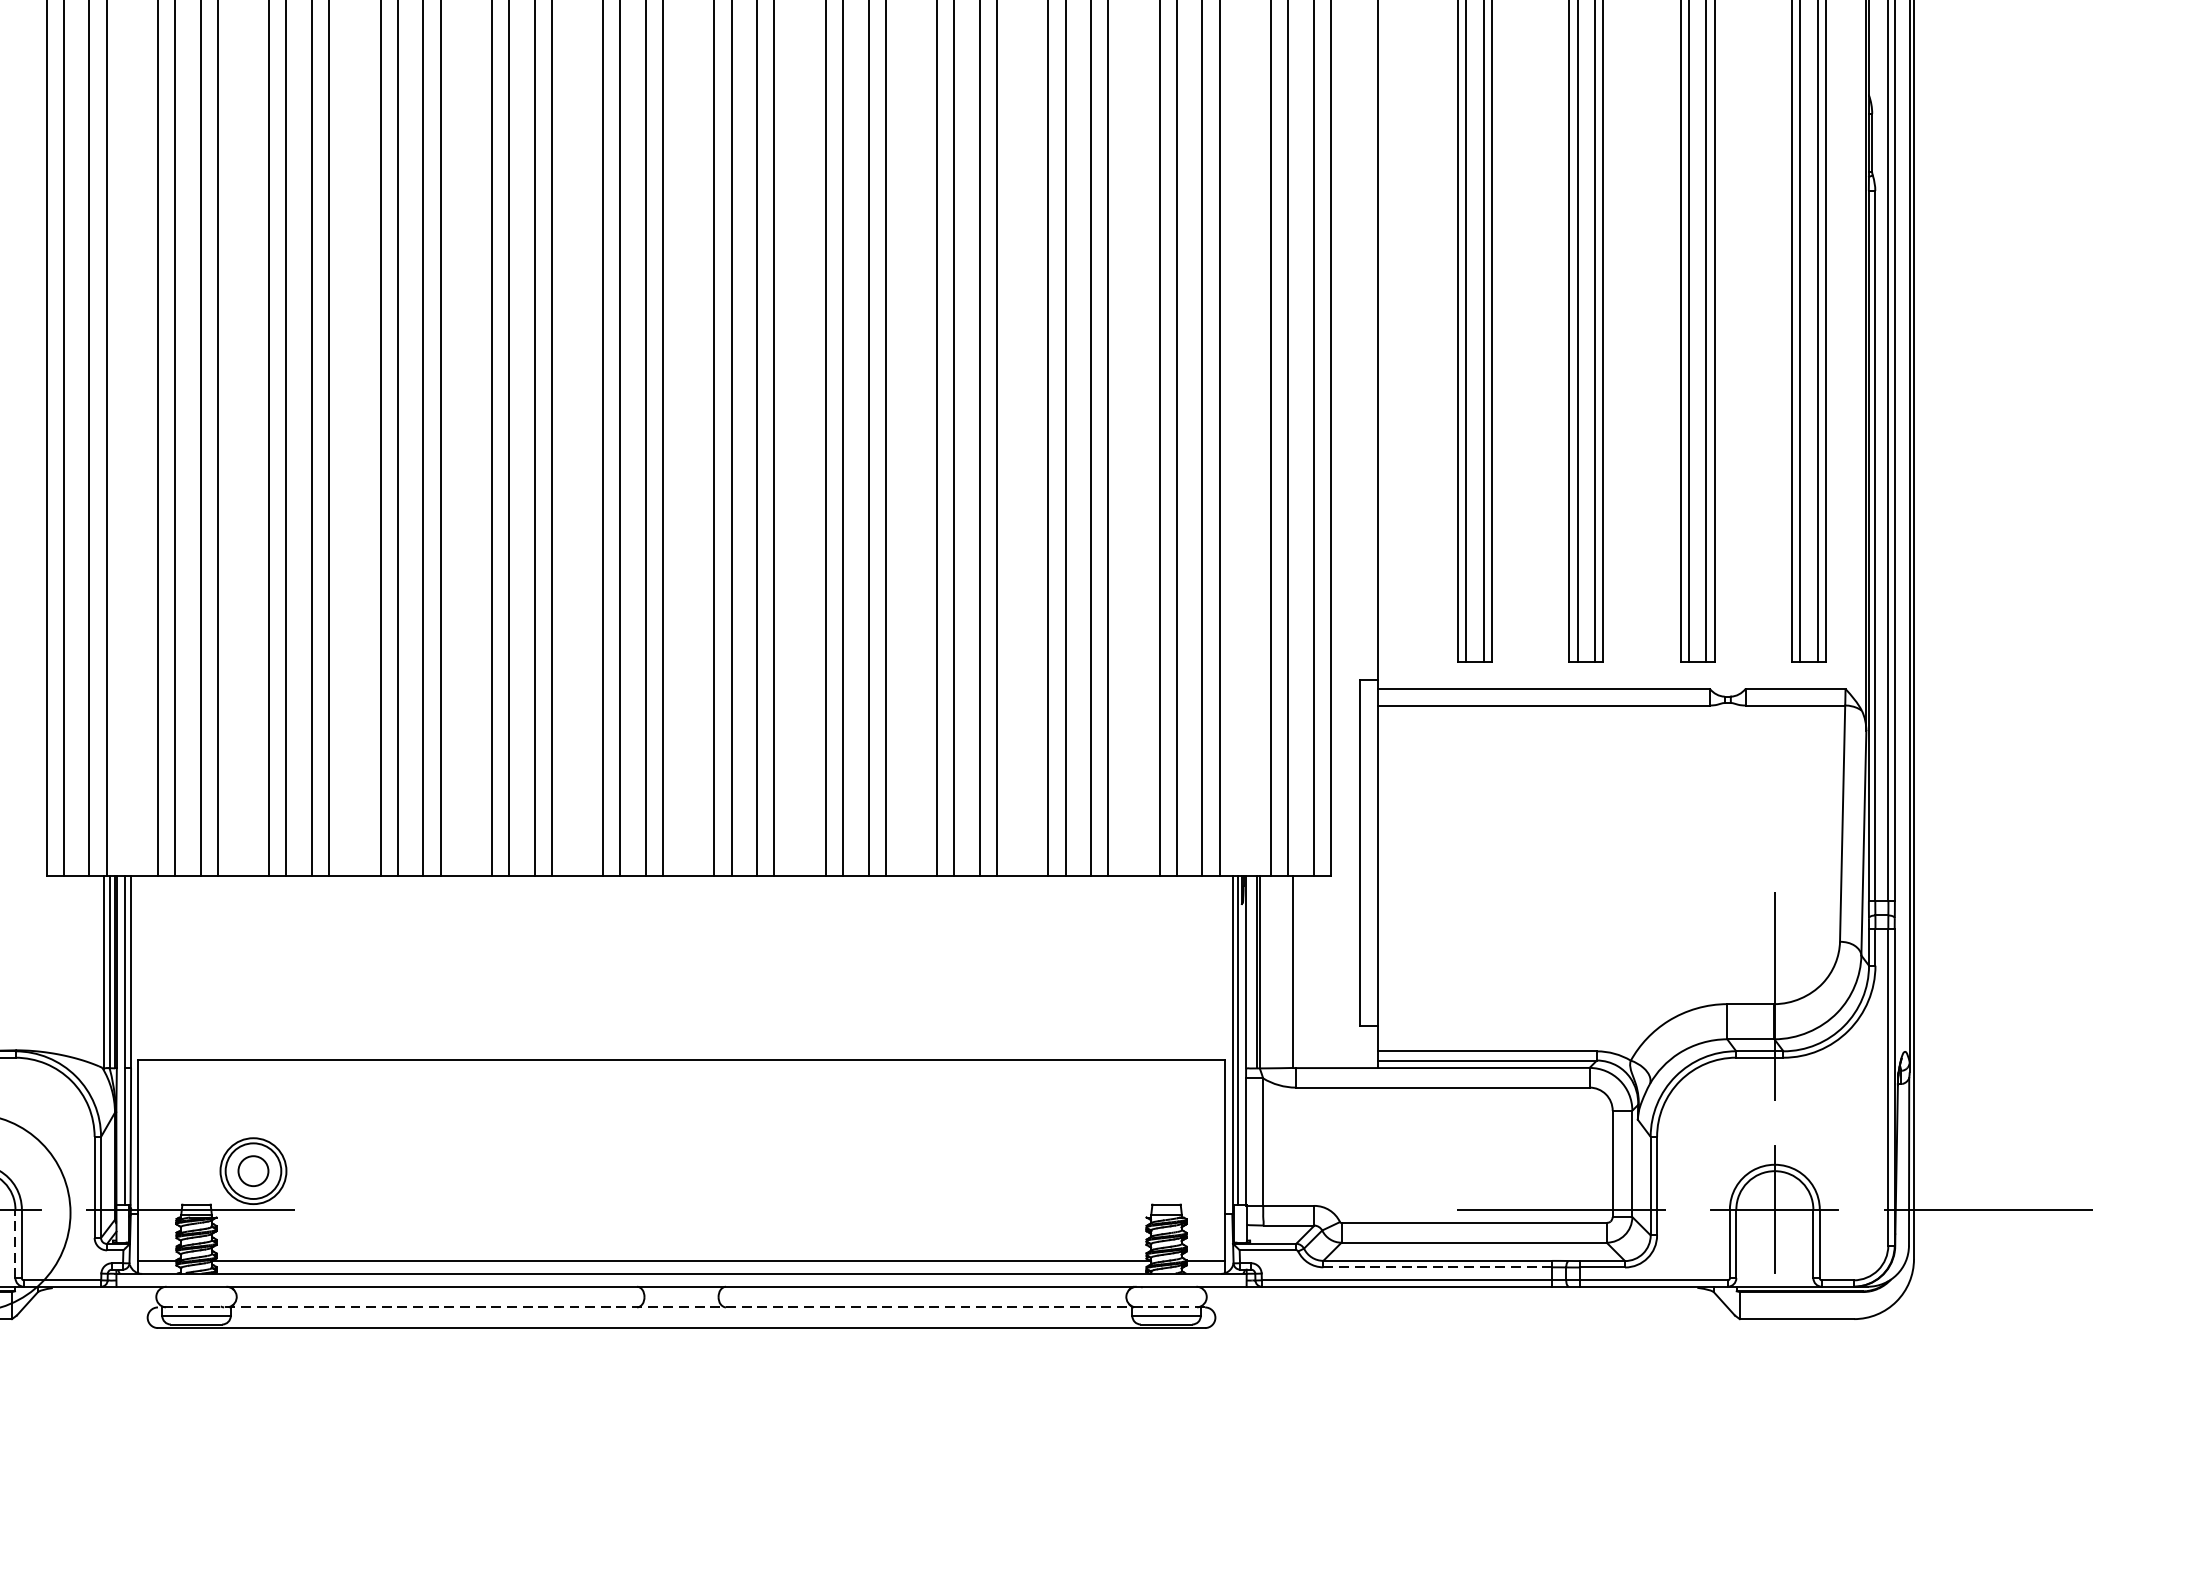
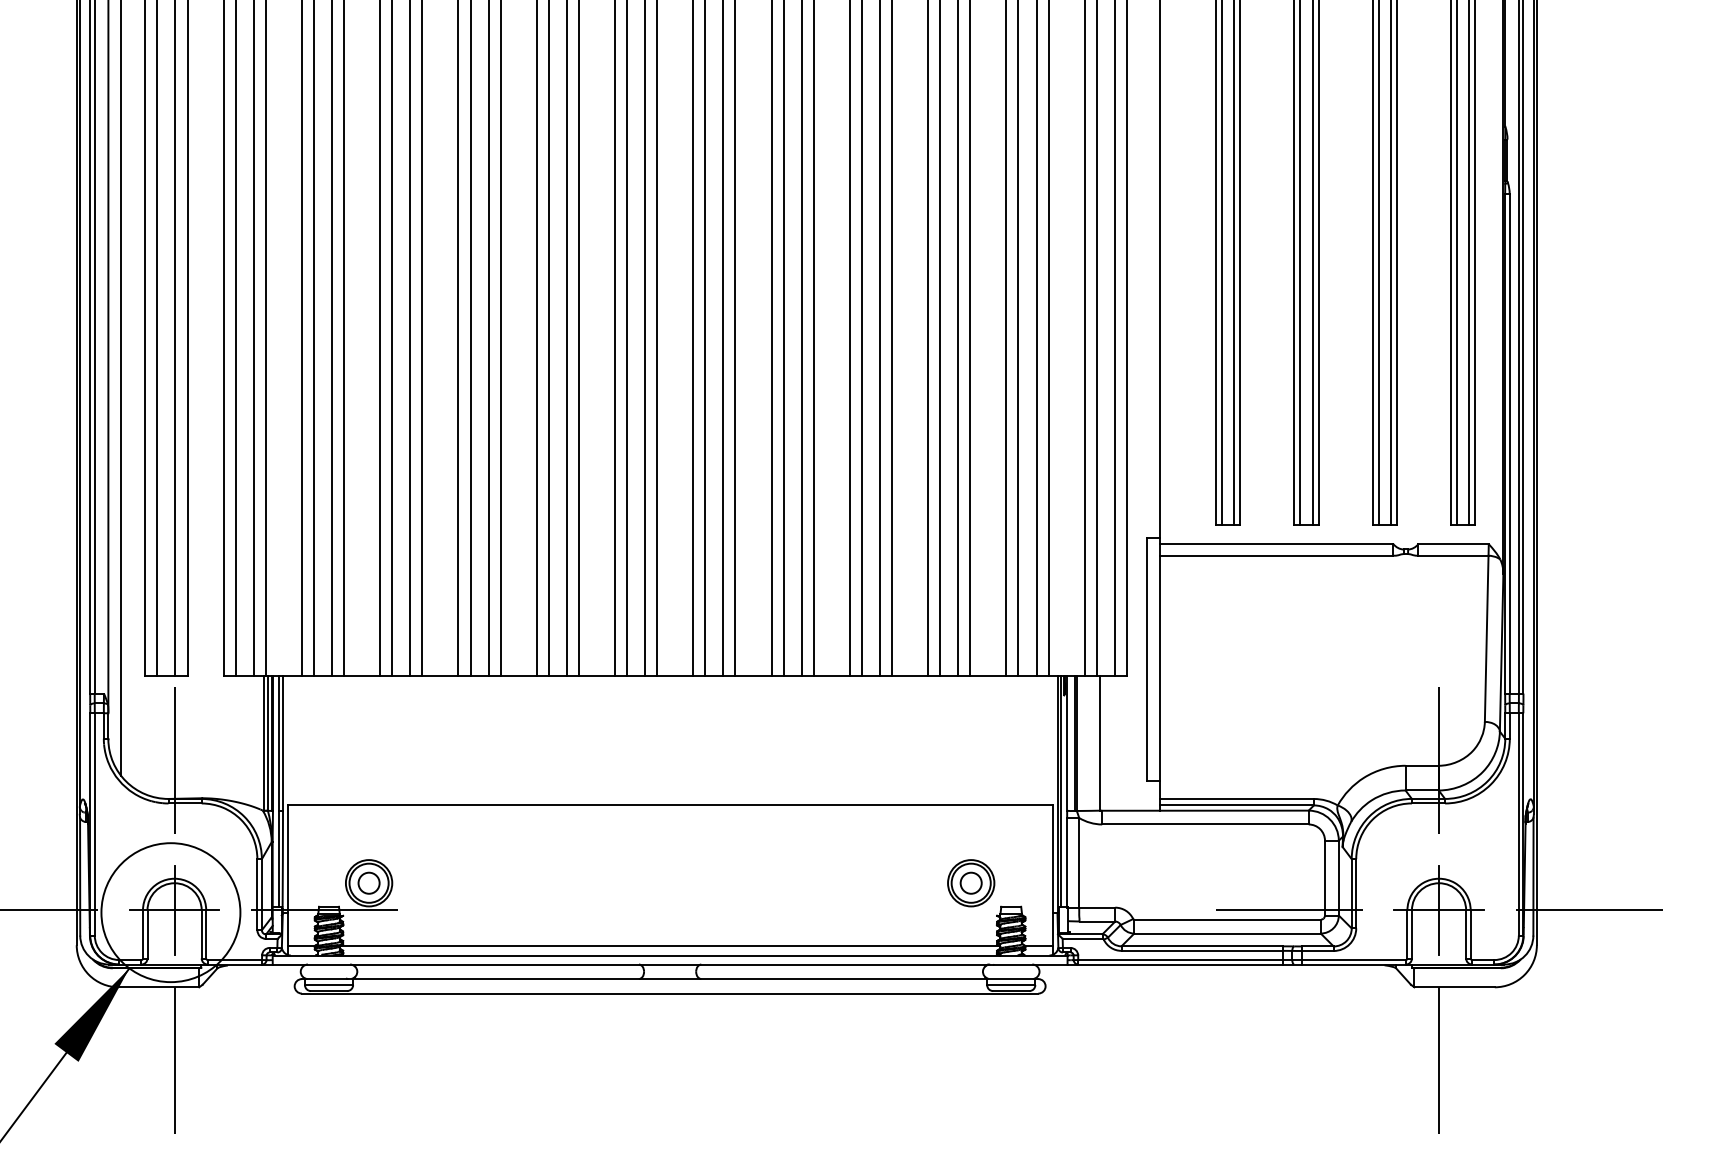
part: (1110, 1171) -> (971, 883), added
line: (15, 1242) -> (201, 933), dashed -> solid
line: (1437, 1266) -> (1201, 950), dashed -> solid
line: (680, 1308) -> (669, 979), dashed -> solid
line: (1775, 1421) -> (1439, 1059), added

